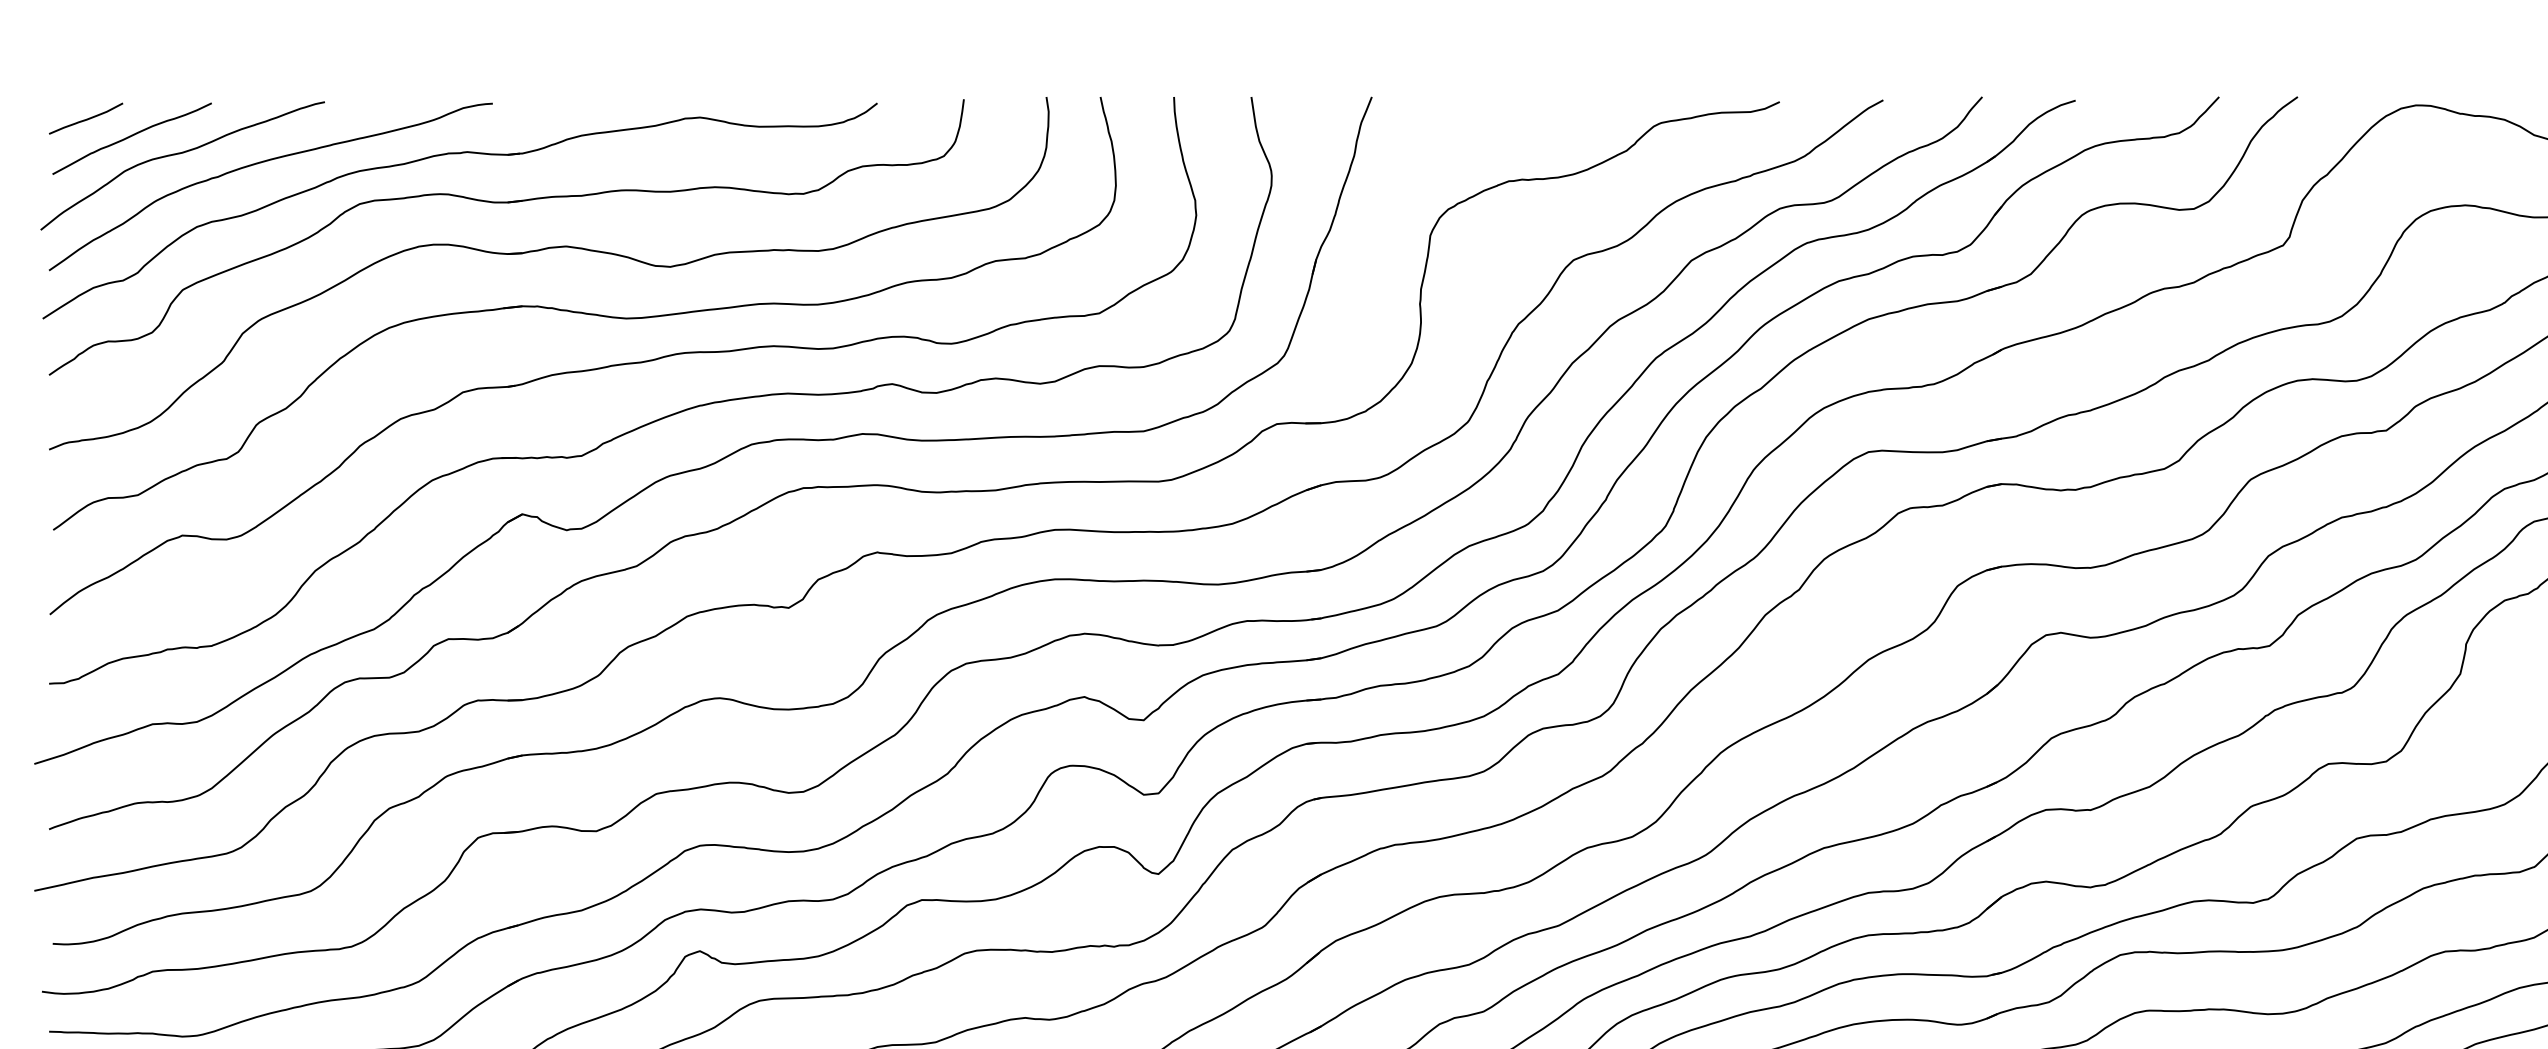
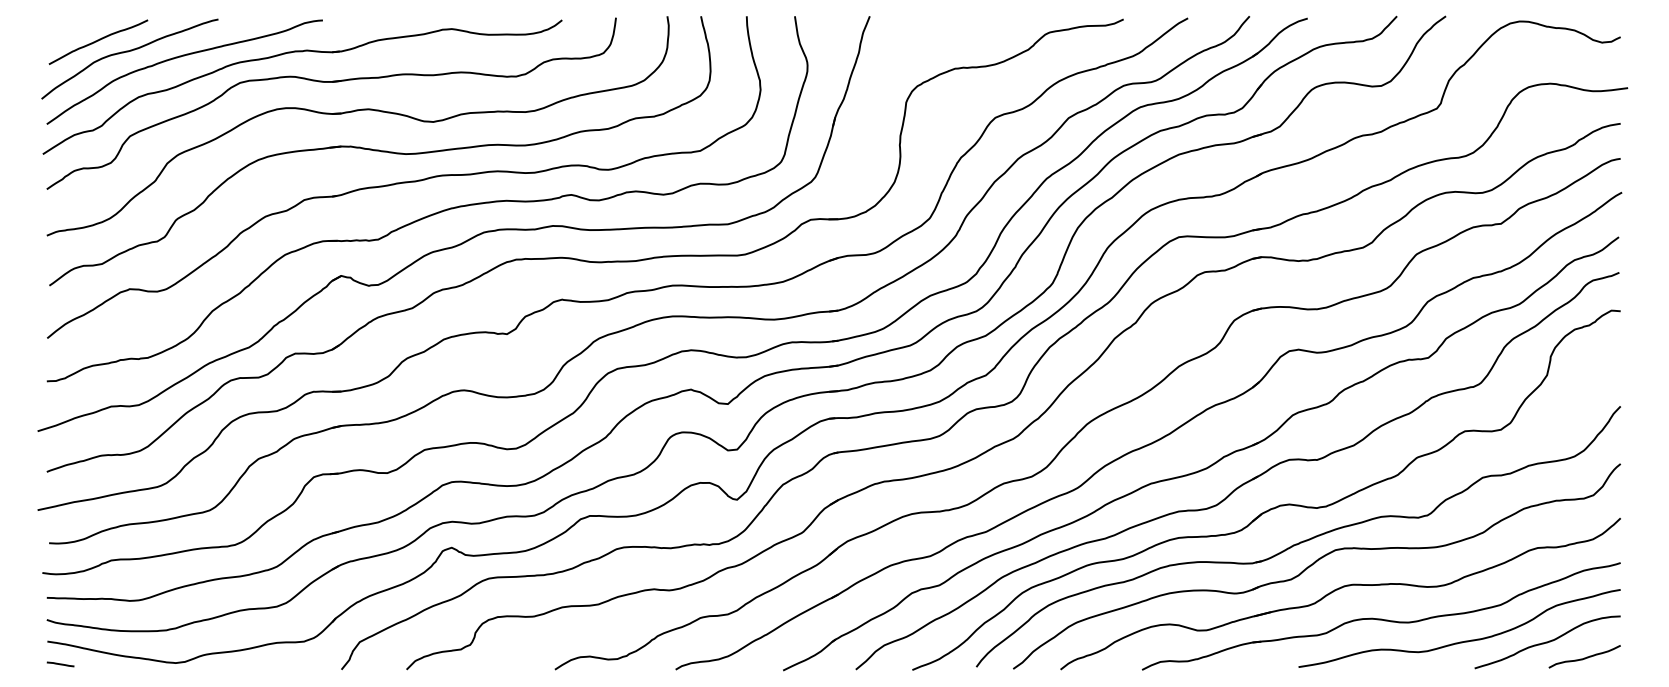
curve: (85, 118) -> (69, 29), removed

